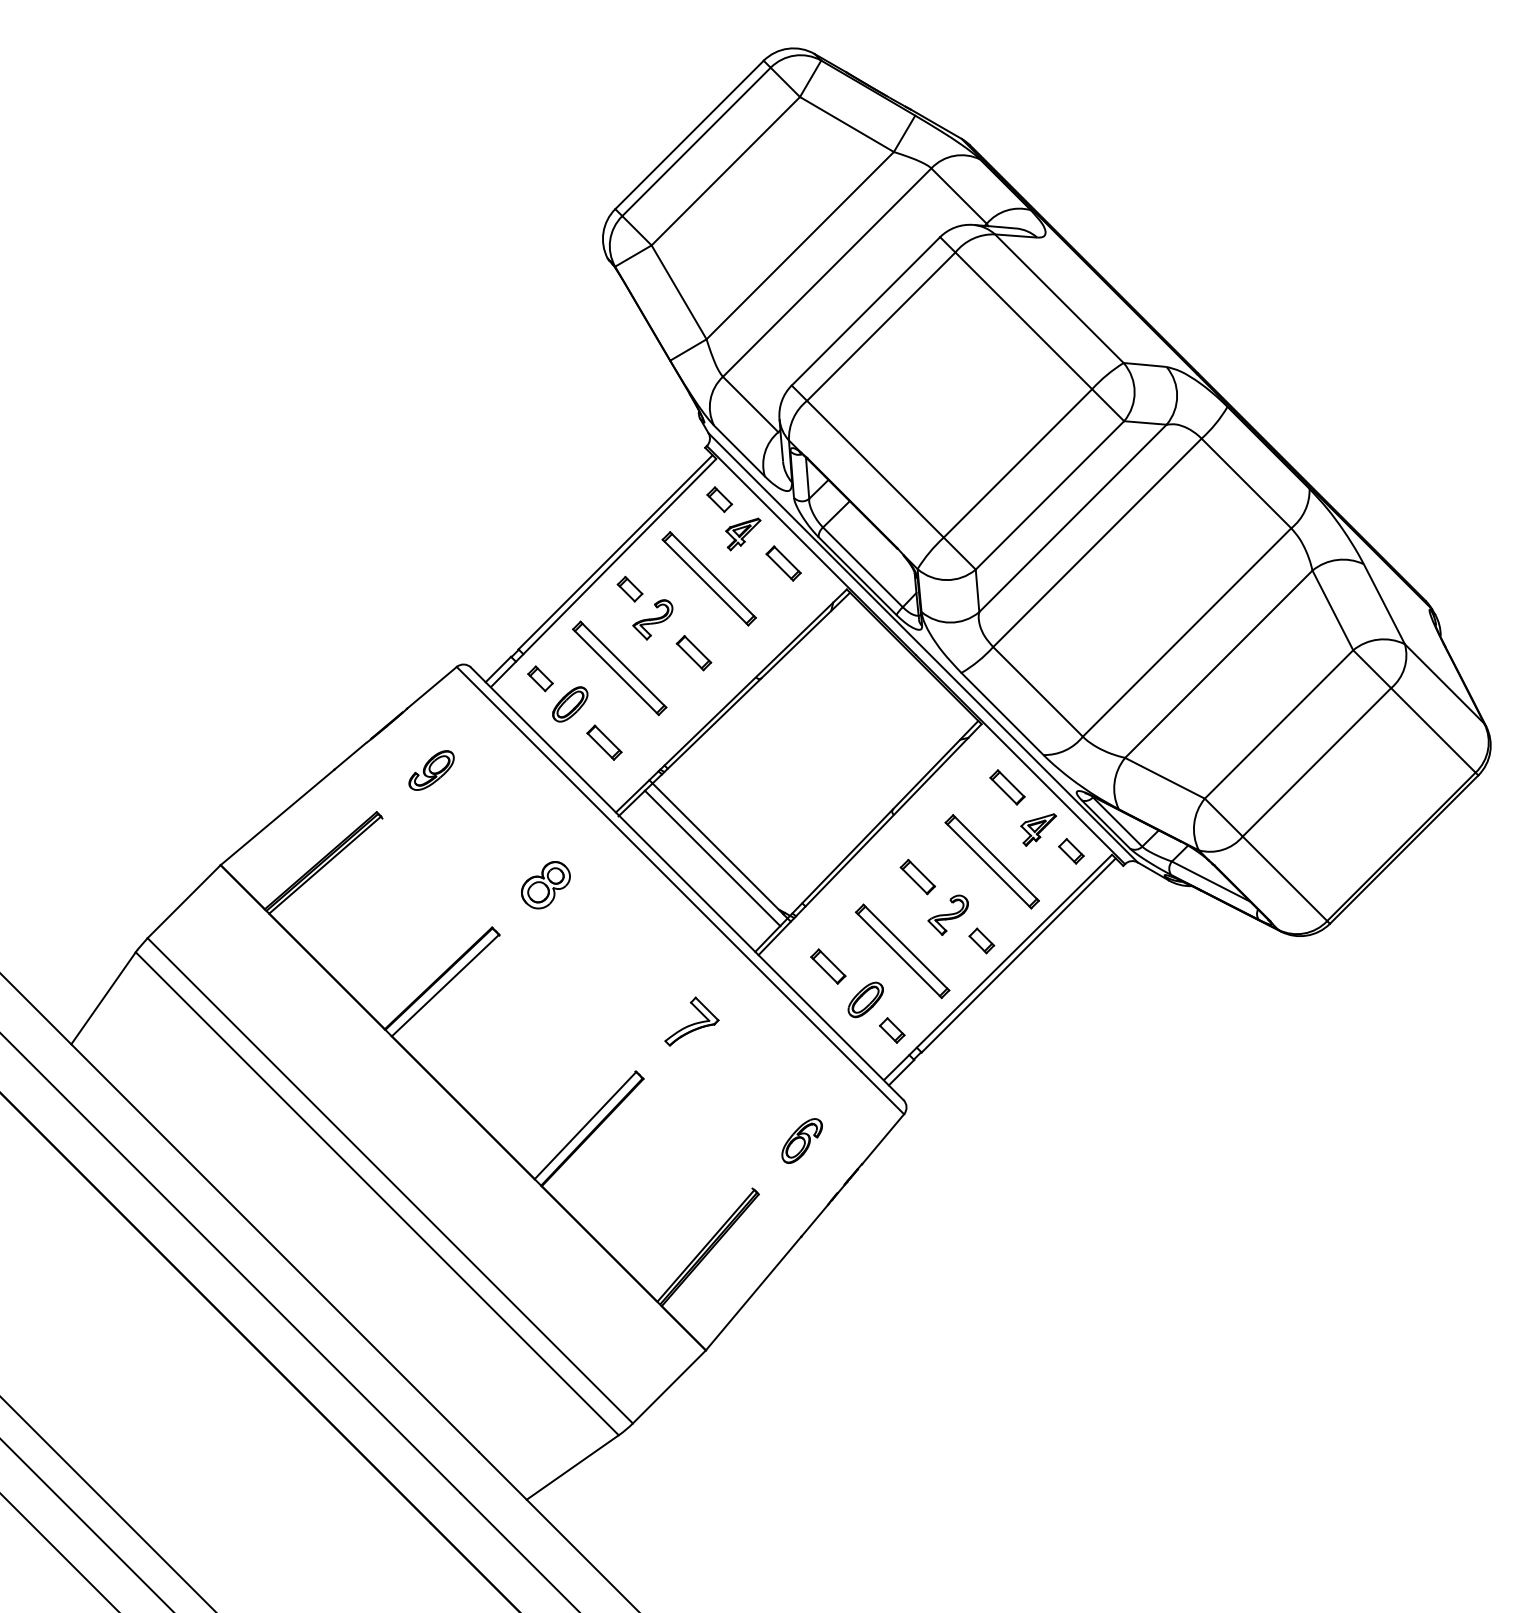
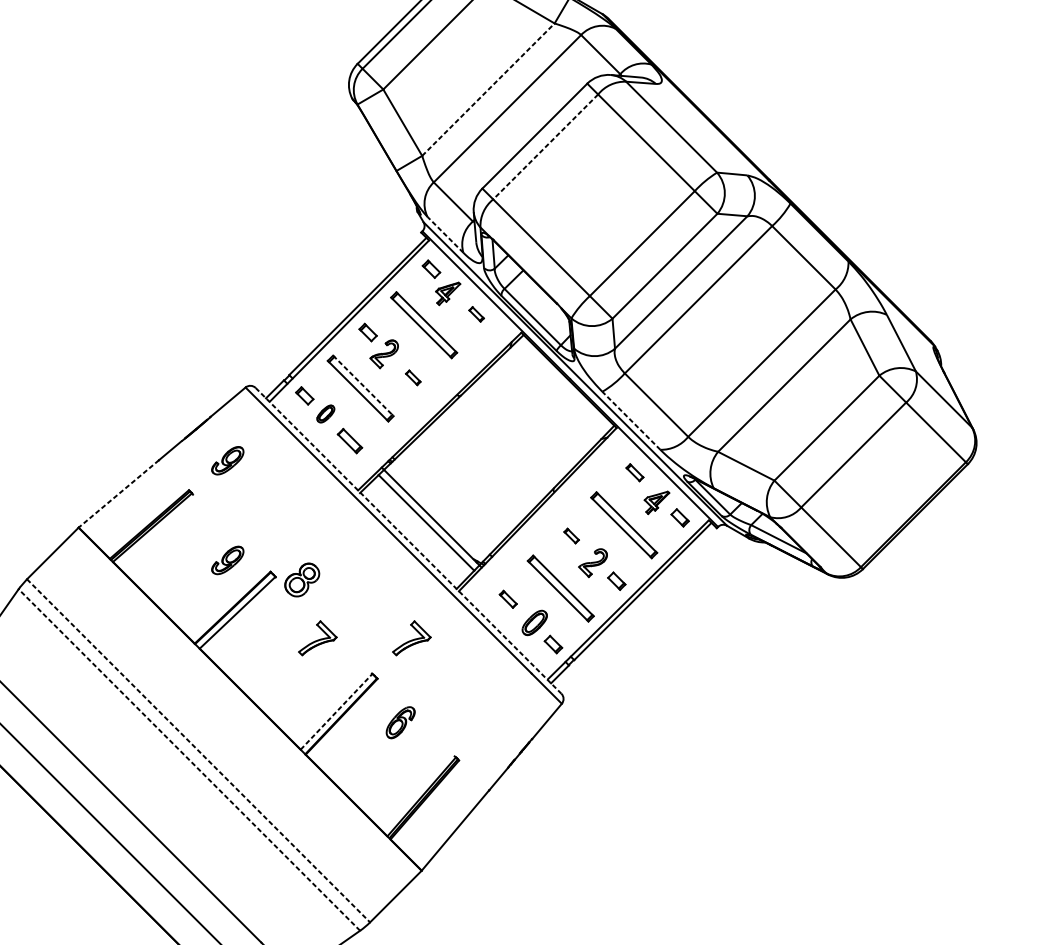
line: (800, 245) -> (488, 89), solid -> dashed
line: (881, 326) -> (545, 146), solid -> dashed
line: (739, 450) -> (445, 234), solid -> dashed
part: (783, 563) -> (476, 314), size x0.6
part: (693, 653) -> (412, 378), size x0.6
line: (623, 664) -> (363, 385), solid -> dashed
part: (570, 704) -> (325, 414), size x0.7
line: (1002, 713) -> (631, 420), solid -> dashed
part: (1007, 787) -> (634, 472), size x0.7
line: (277, 817) -> (118, 493), solid -> dashed
part: (917, 876) -> (571, 535), size x0.6
line: (687, 883) -> (408, 540), solid -> dashed
part: (545, 885) -> (301, 580), moved
part: (431, 911) -> (227, 560), added
part: (828, 966) -> (508, 599), size x0.7
part: (558, 1021) -> (317, 638), added
line: (585, 1125) -> (336, 711), solid -> dashed
part: (801, 1140) -> (400, 722), moved
line: (390, 1181) -> (198, 751), solid -> dashed
line: (377, 1193) -> (189, 759), solid -> dashed

